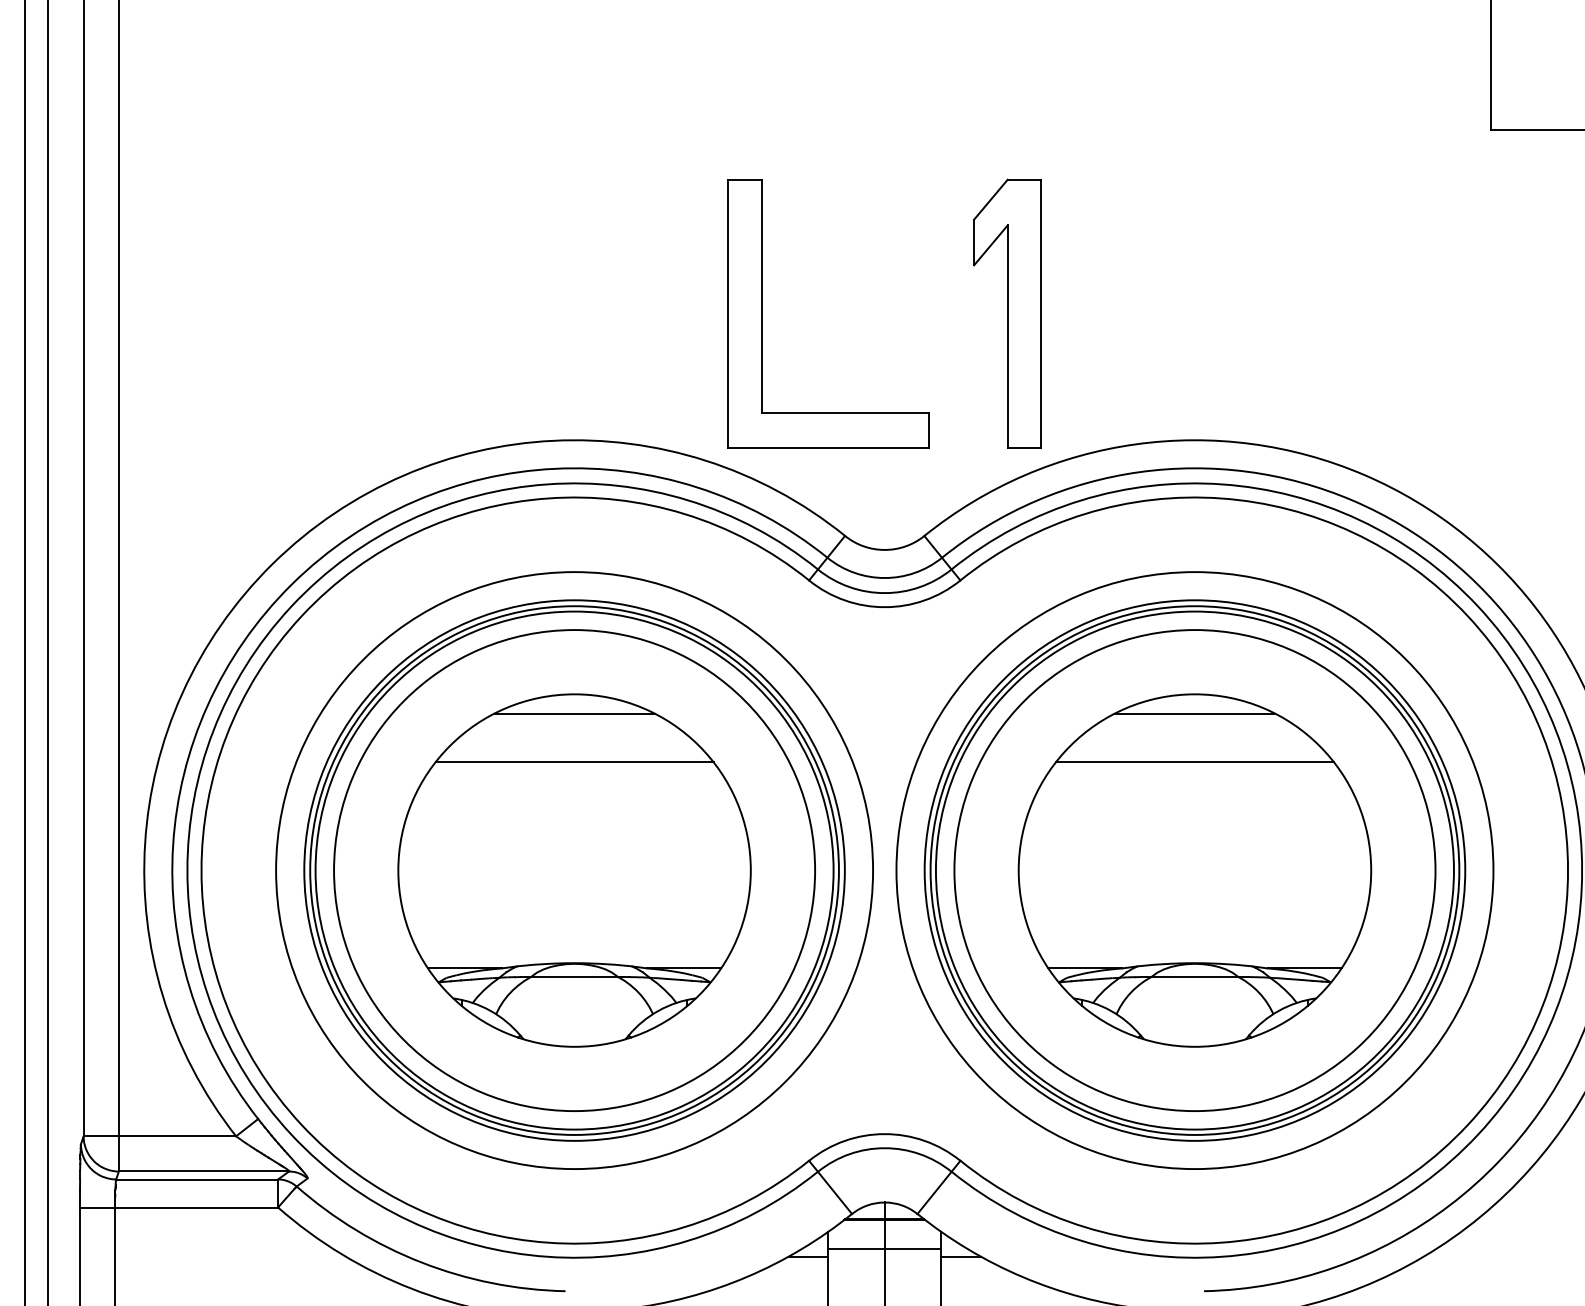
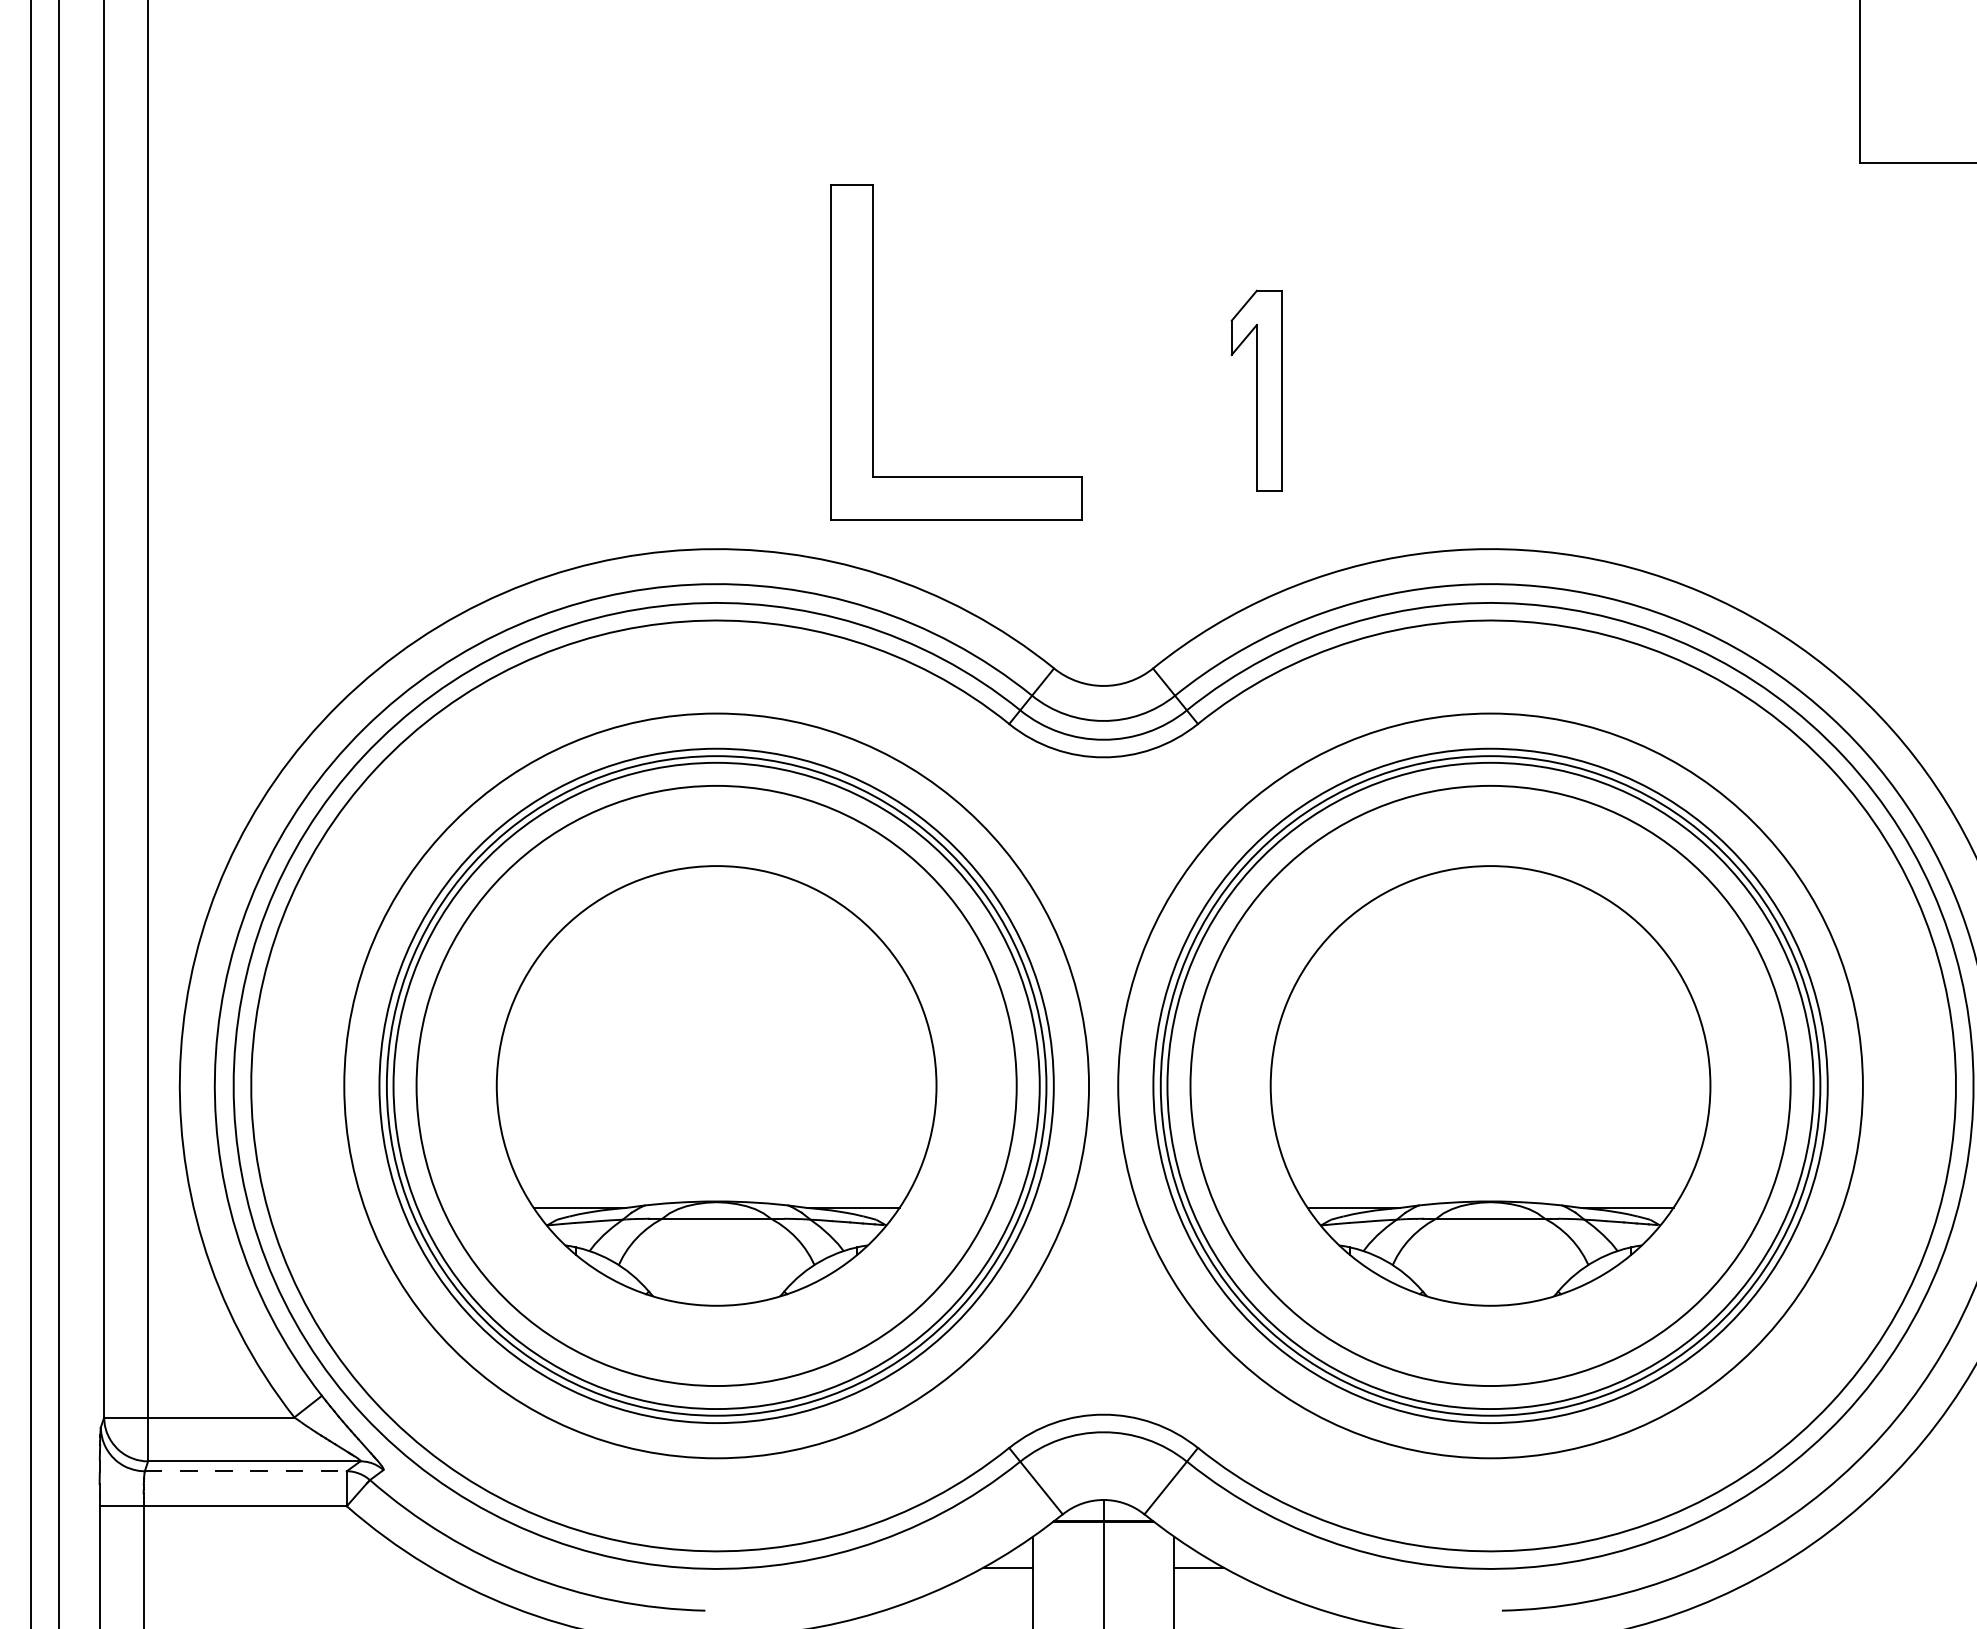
part: (762, 313) -> (873, 352), moved
part: (1007, 313) -> (1256, 390), size x0.6
line: (574, 713) -> (716, 889), removed
line: (1194, 713) -> (1489, 889), removed
line: (574, 762) -> (716, 951), removed
line: (1194, 762) -> (1489, 951), removed
line: (197, 1179) -> (246, 1471), solid -> dashed
line: (884, 1249) -> (1103, 1558), removed

